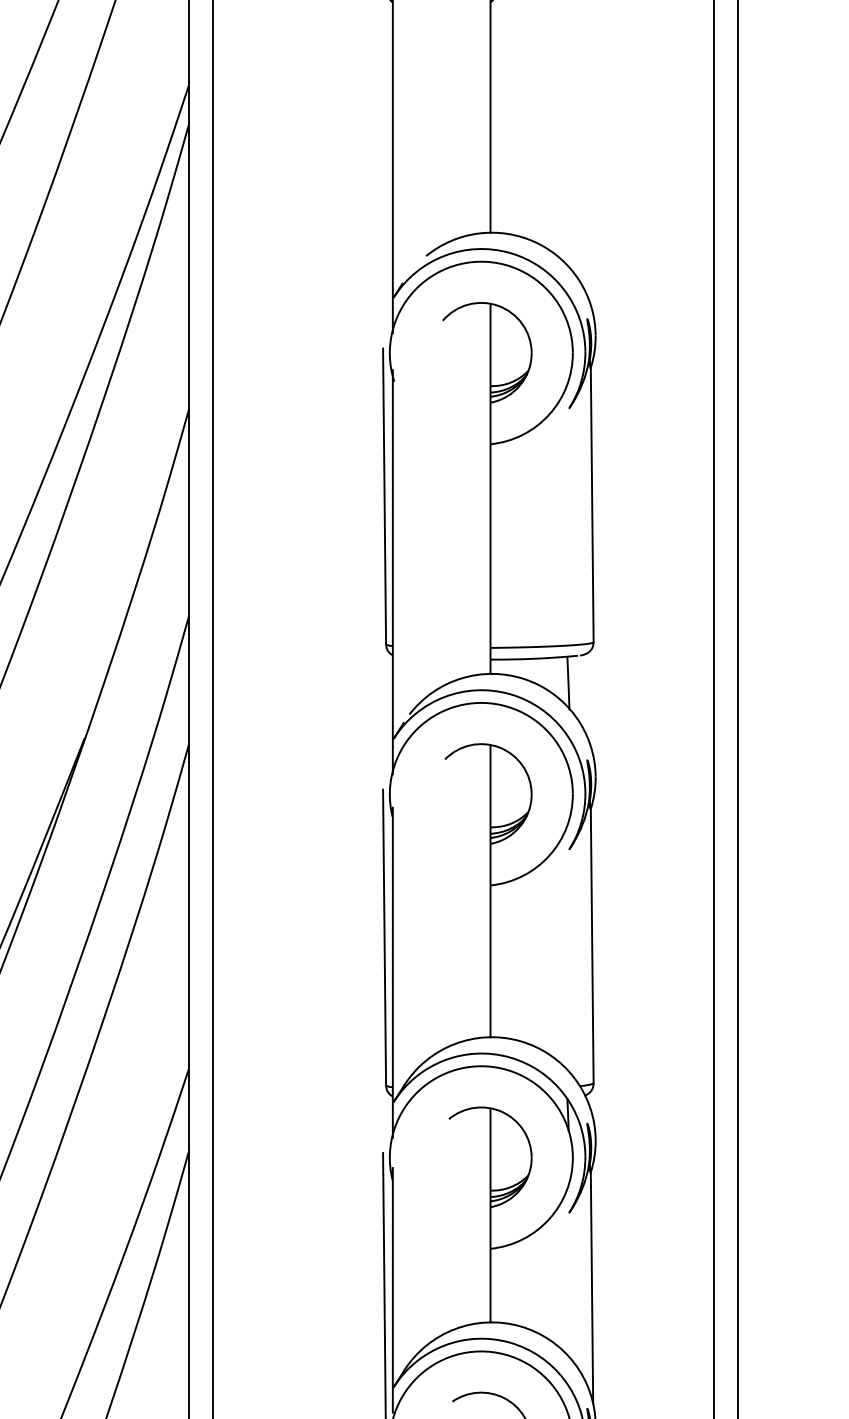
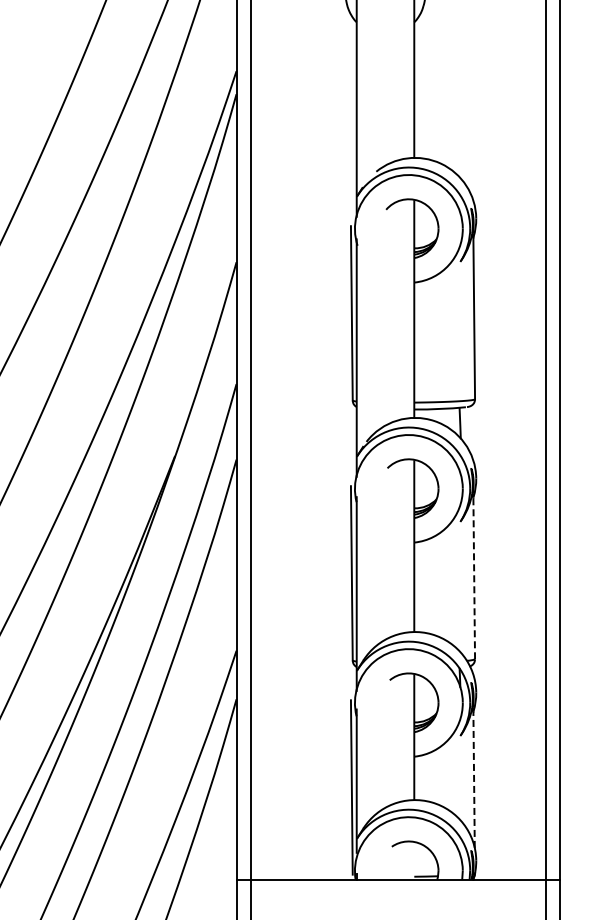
line: (592, 944) -> (474, 577), solid -> dashed
line: (592, 1287) -> (474, 779), solid -> dashed

